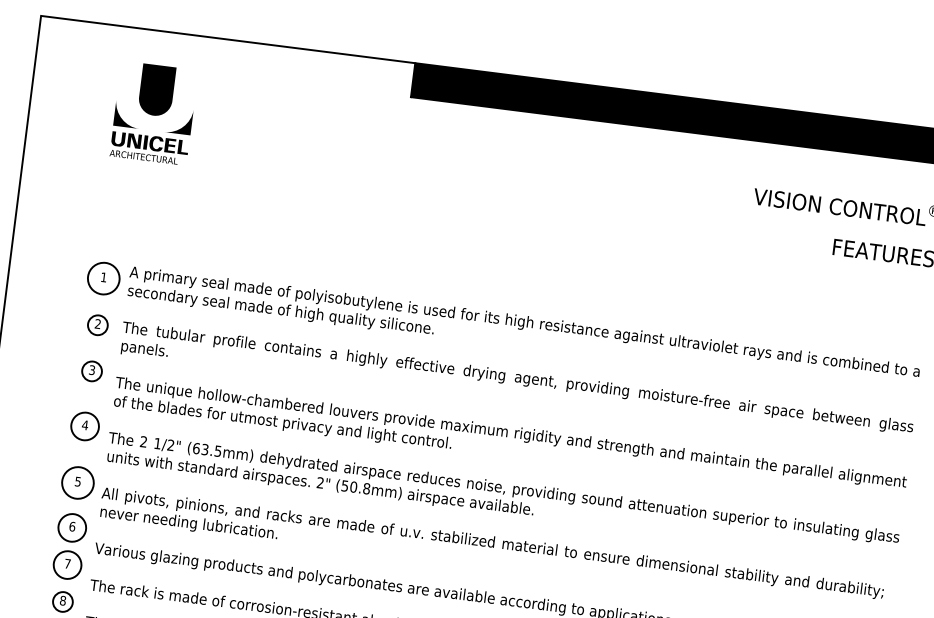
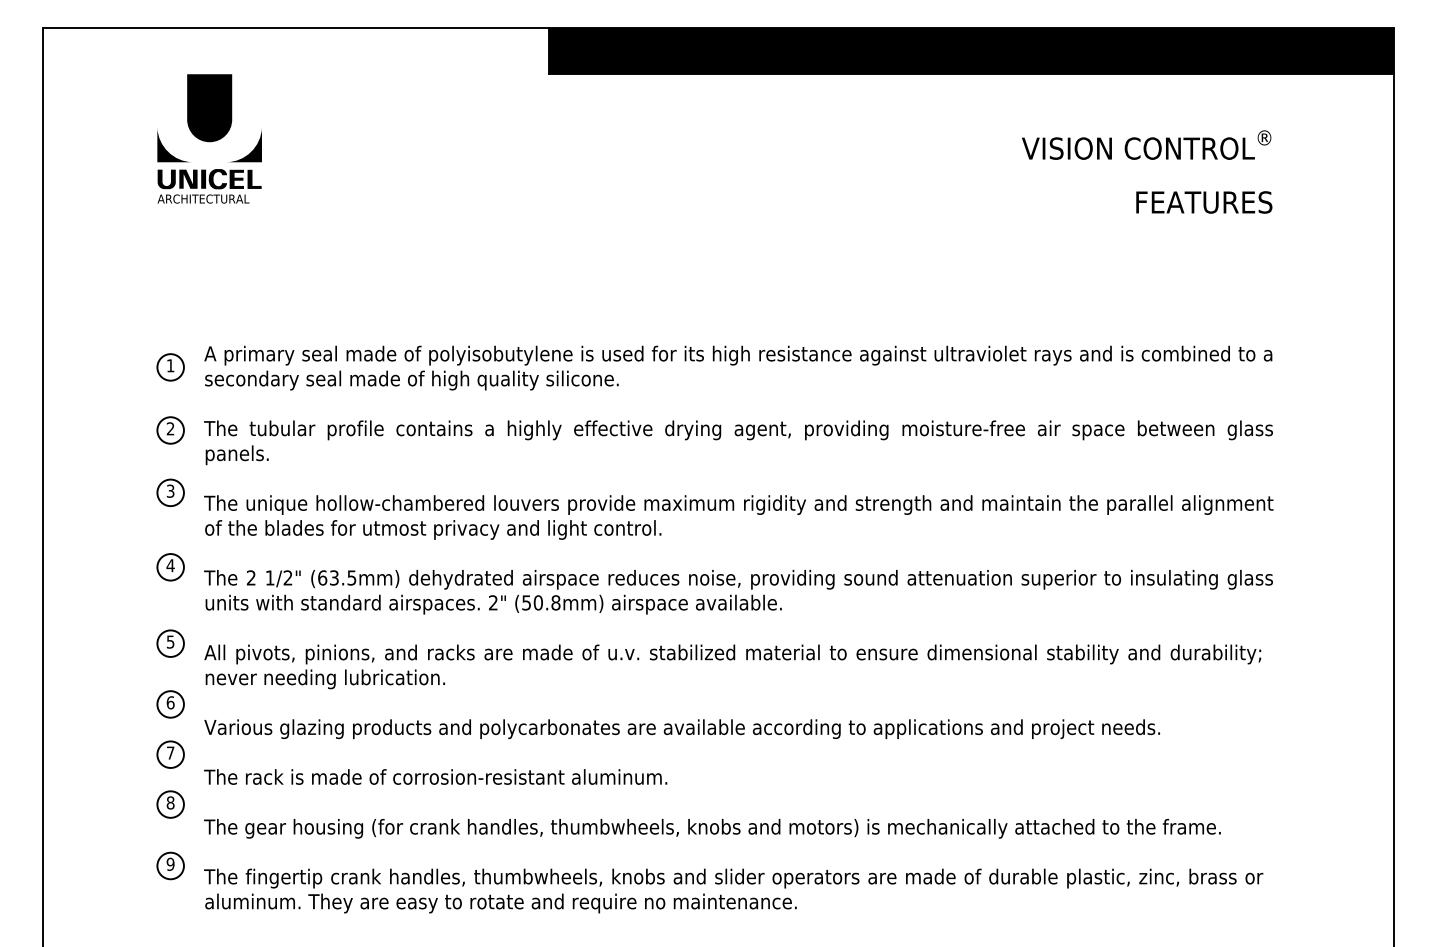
circle: (103, 278) -> (170, 367), size x0.62
circle: (84, 426) -> (170, 567), size x0.71
circle: (77, 482) -> (170, 643), size x0.62
circle: (72, 527) -> (170, 704), size x0.71
circle: (67, 564) -> (170, 754), size x0.71

